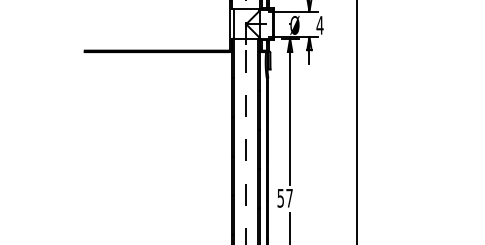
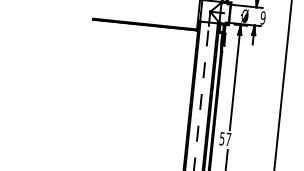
text: (319, 25) -> (262, 18), 4 -> 9

